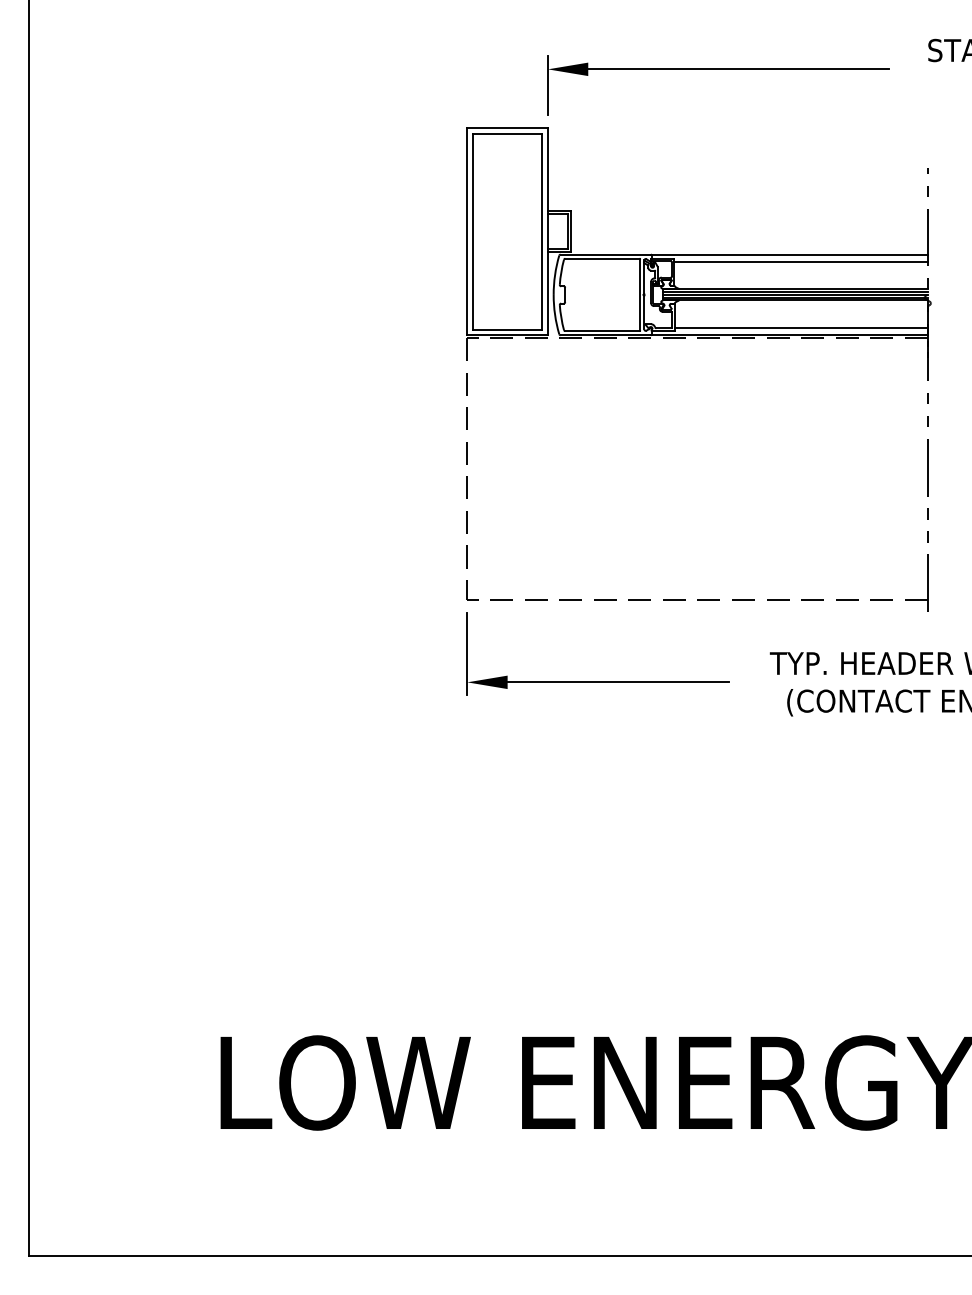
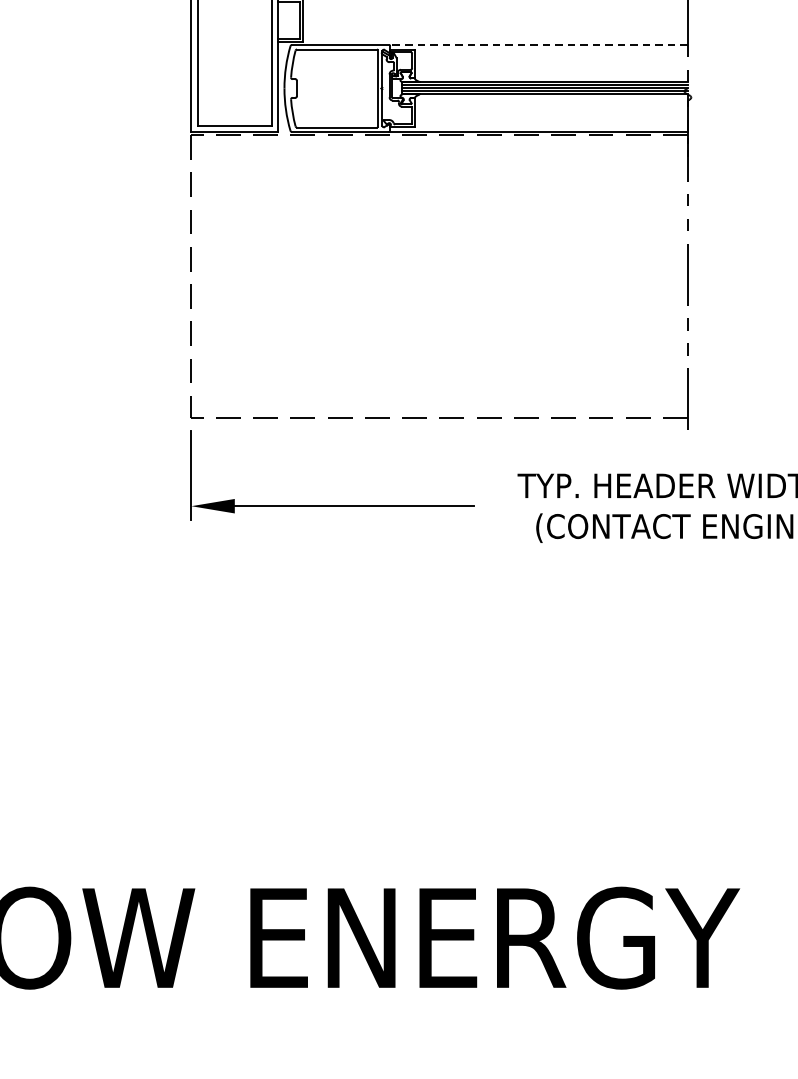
line: (788, 254) -> (537, 44), solid -> dashed
line: (800, 261) -> (550, 52), removed
line: (800, 328) -> (550, 124), removed

